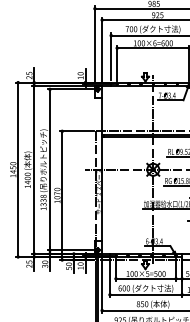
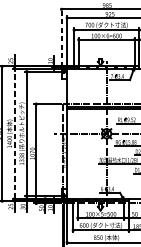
line: (94, 44) -> (61, 36), solid -> dashed
line: (34, 169) -> (14, 133), solid -> dashed

